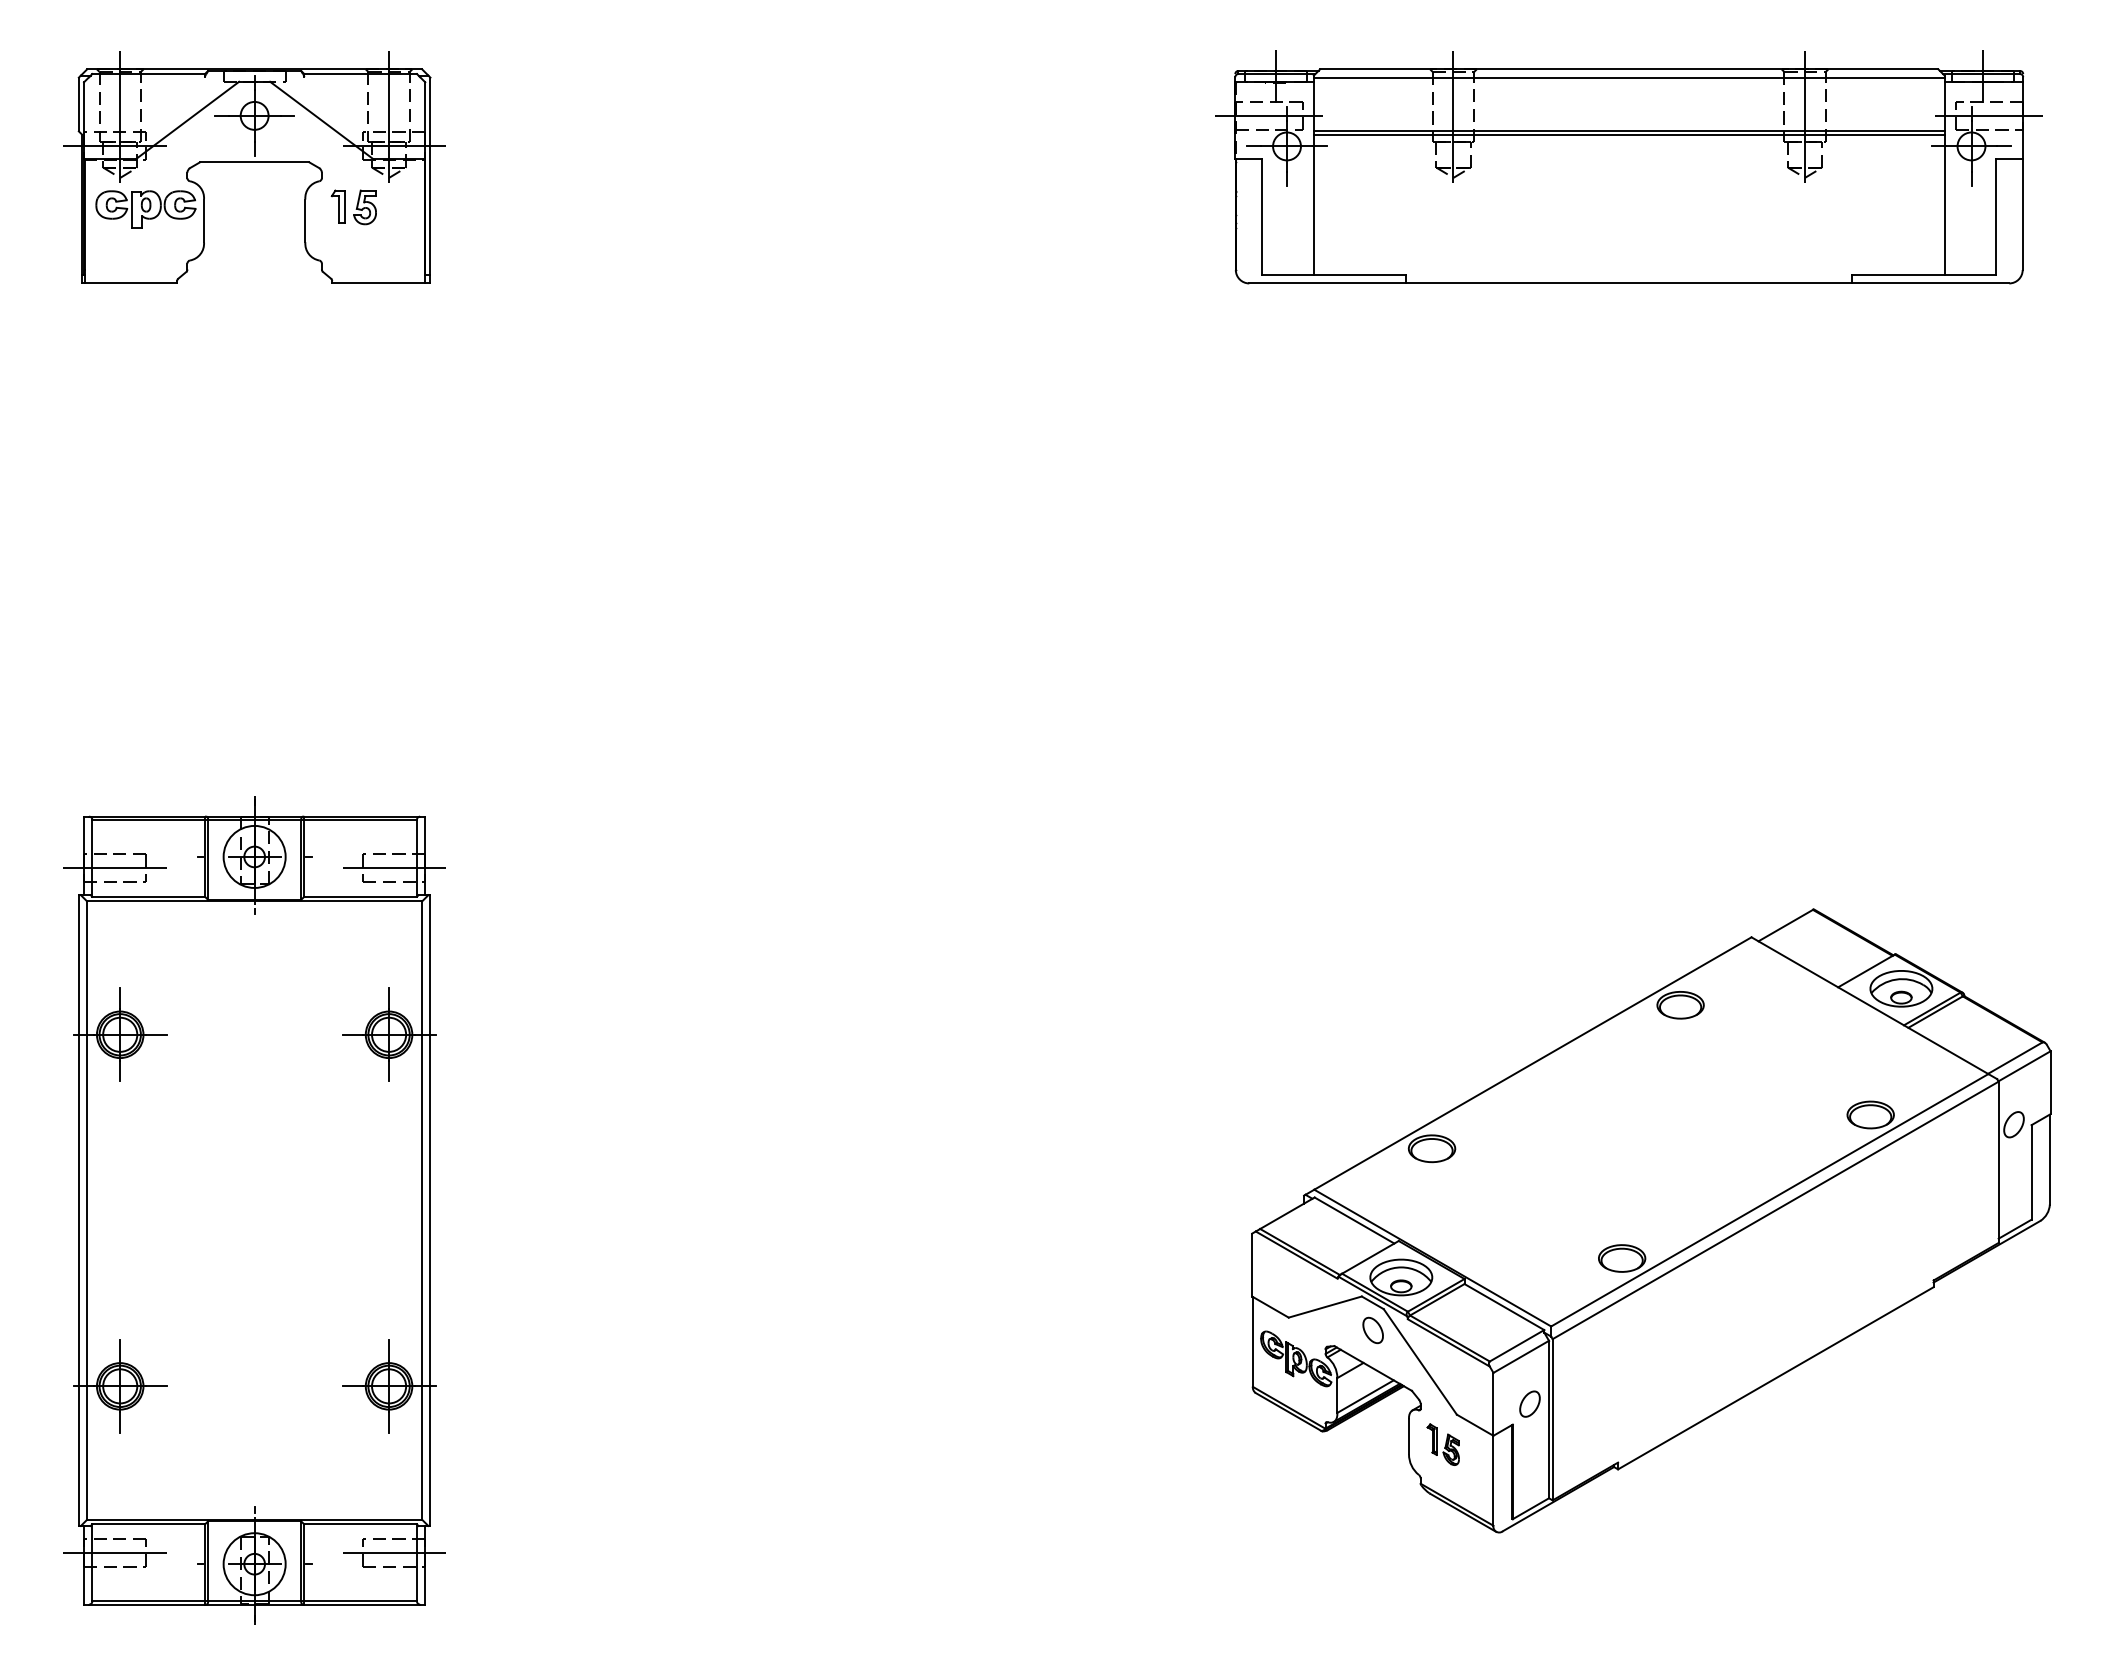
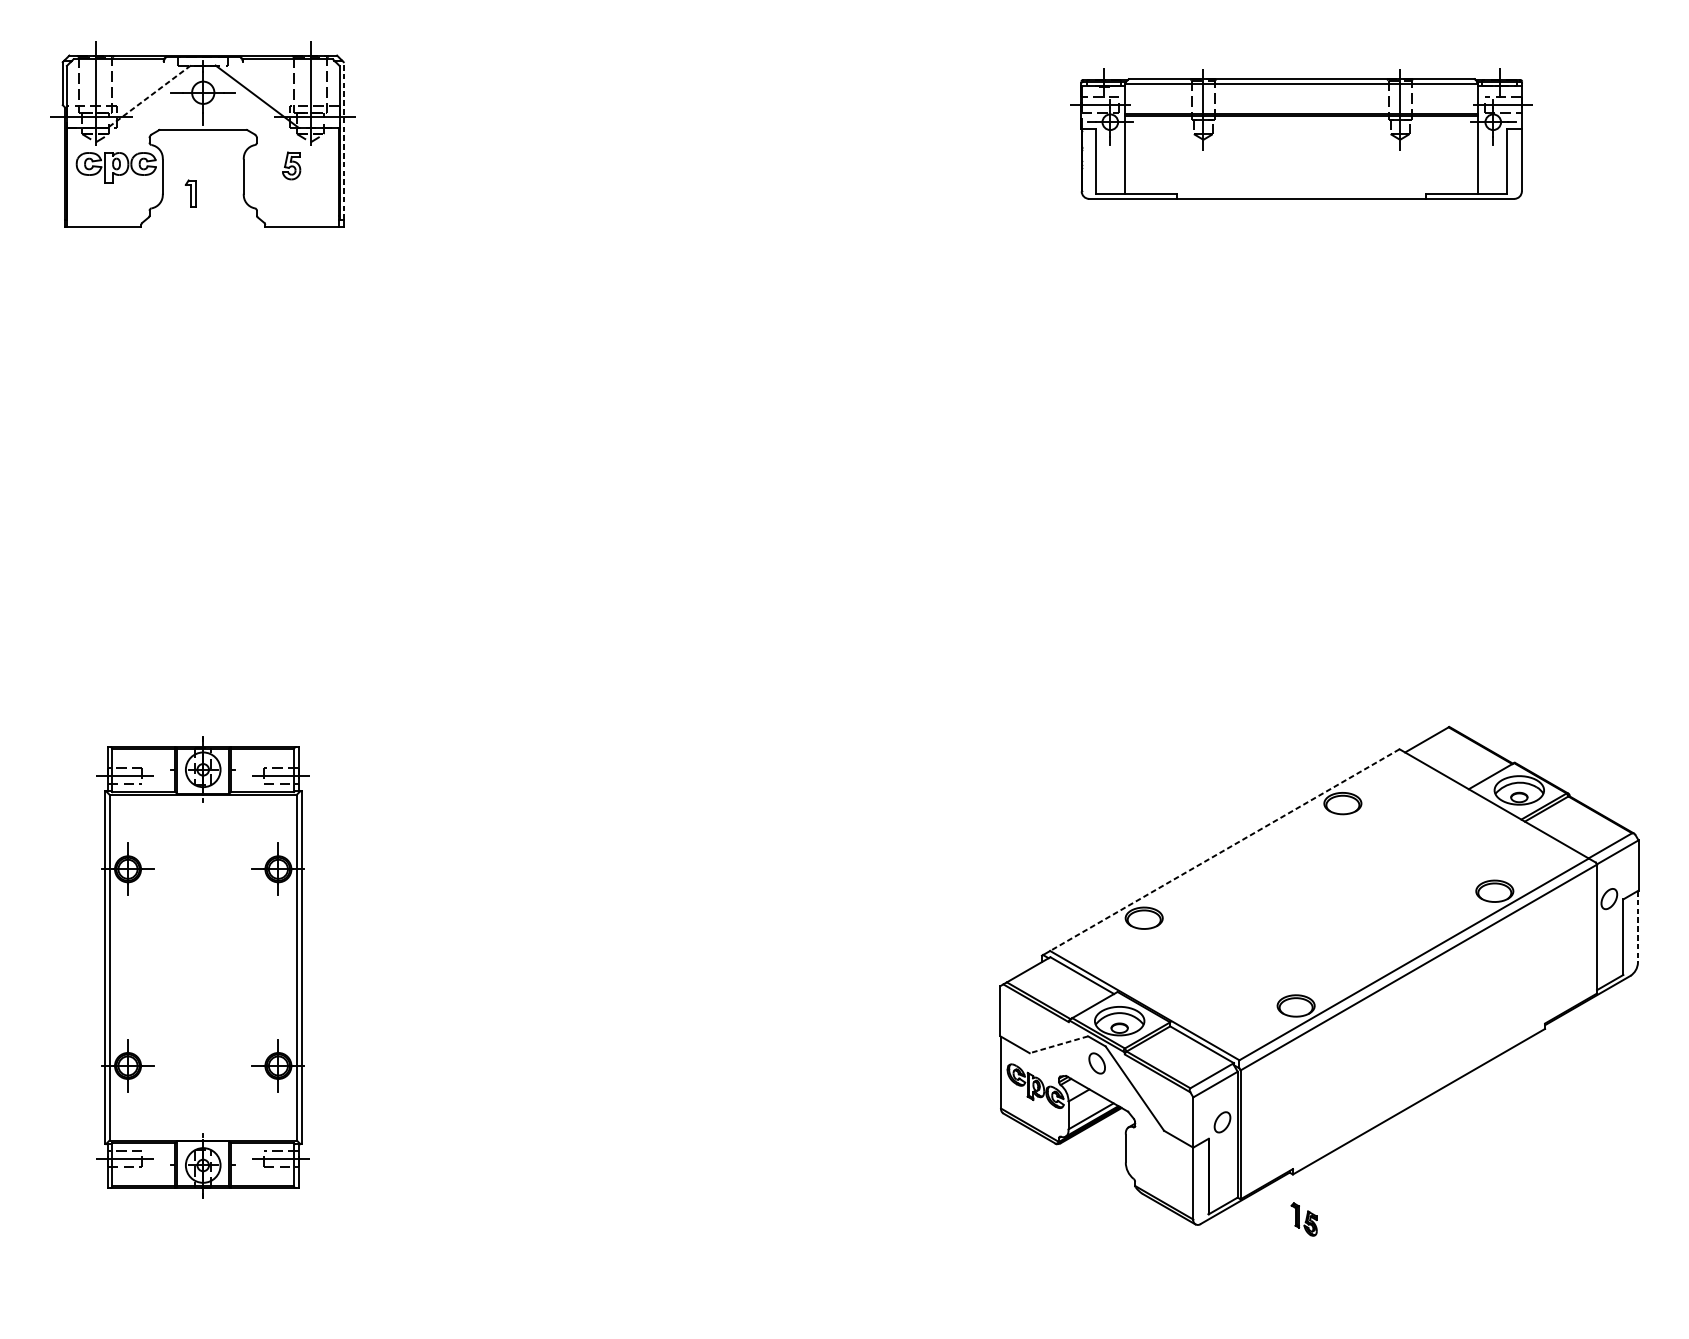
line: (187, 120) -> (149, 96), solid -> dashed
part: (1628, 167) -> (1301, 134), size x0.7
line: (430, 176) -> (343, 141), solid -> dashed
part: (337, 206) -> (190, 193), moved
line: (1532, 1063) -> (1224, 850), solid -> dashed
line: (2049, 1159) -> (1637, 926), solid -> dashed
part: (254, 1210) -> (203, 967), size x0.7
line: (1324, 1307) -> (1058, 1045), solid -> dashed
part: (1442, 1444) -> (1303, 1219), moved

